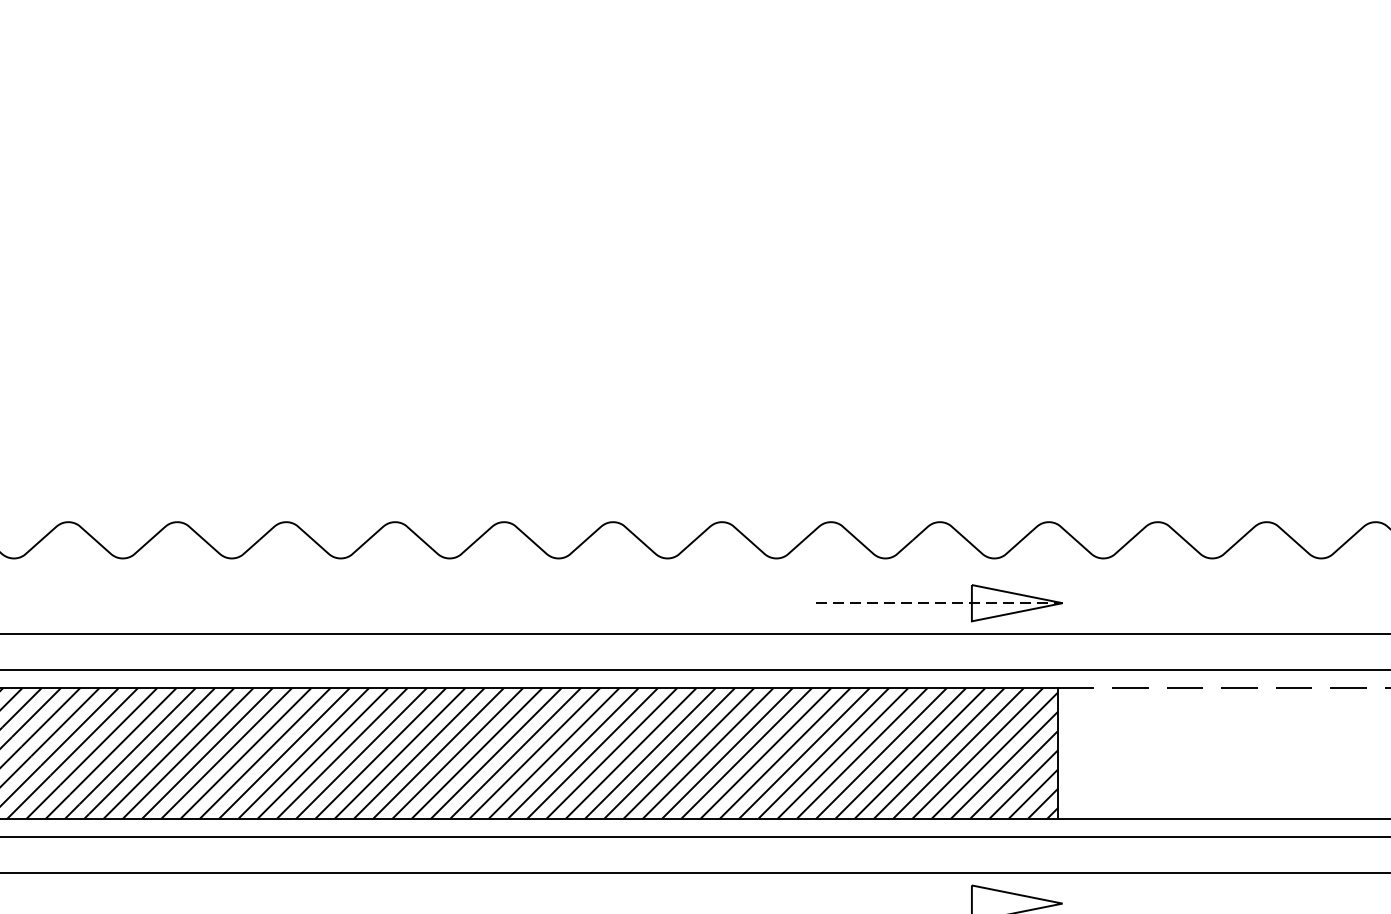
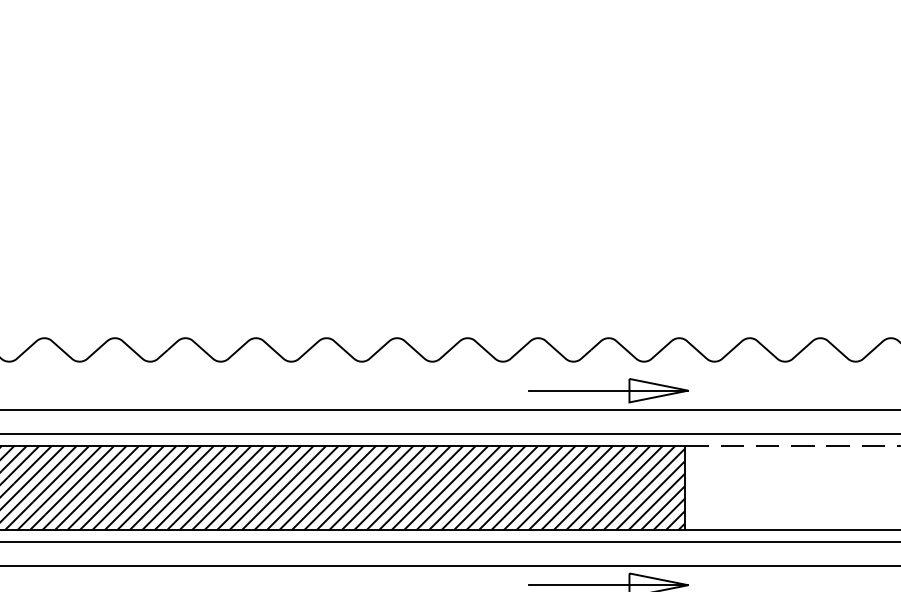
line: (939, 602) -> (608, 390), dashed -> solid
line: (939, 904) -> (608, 585), added

